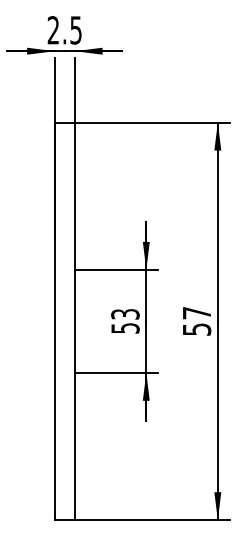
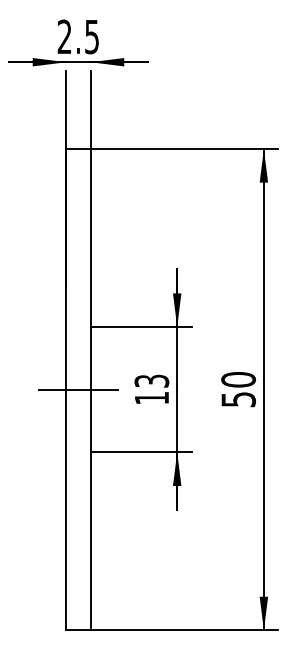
text: (196, 312) -> (238, 379), 57 -> 50
line: (64, 321) -> (78, 389), added
text: (125, 328) -> (152, 398), 53 -> 13

